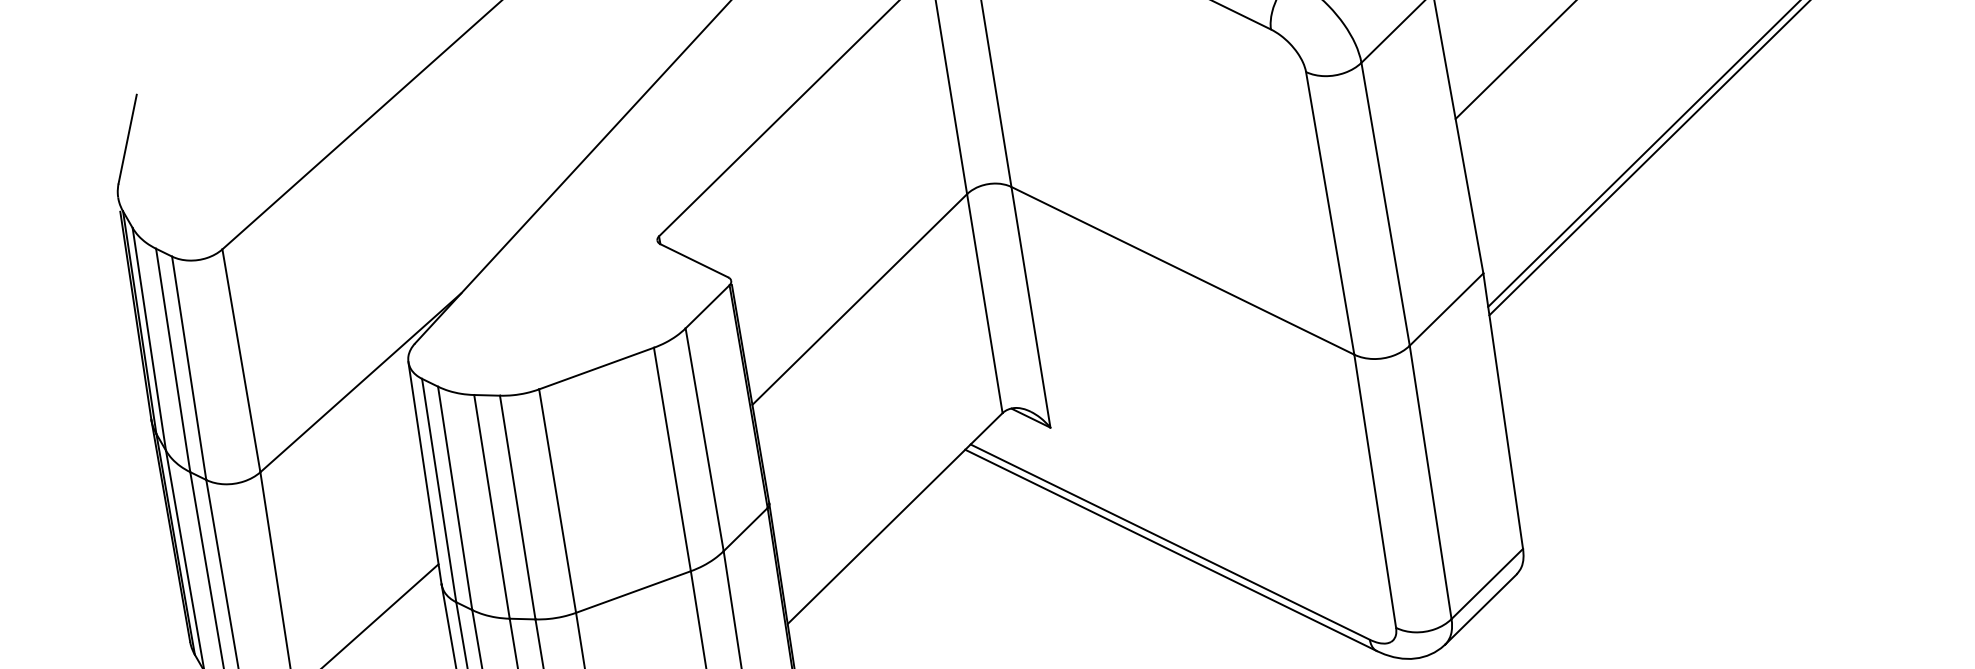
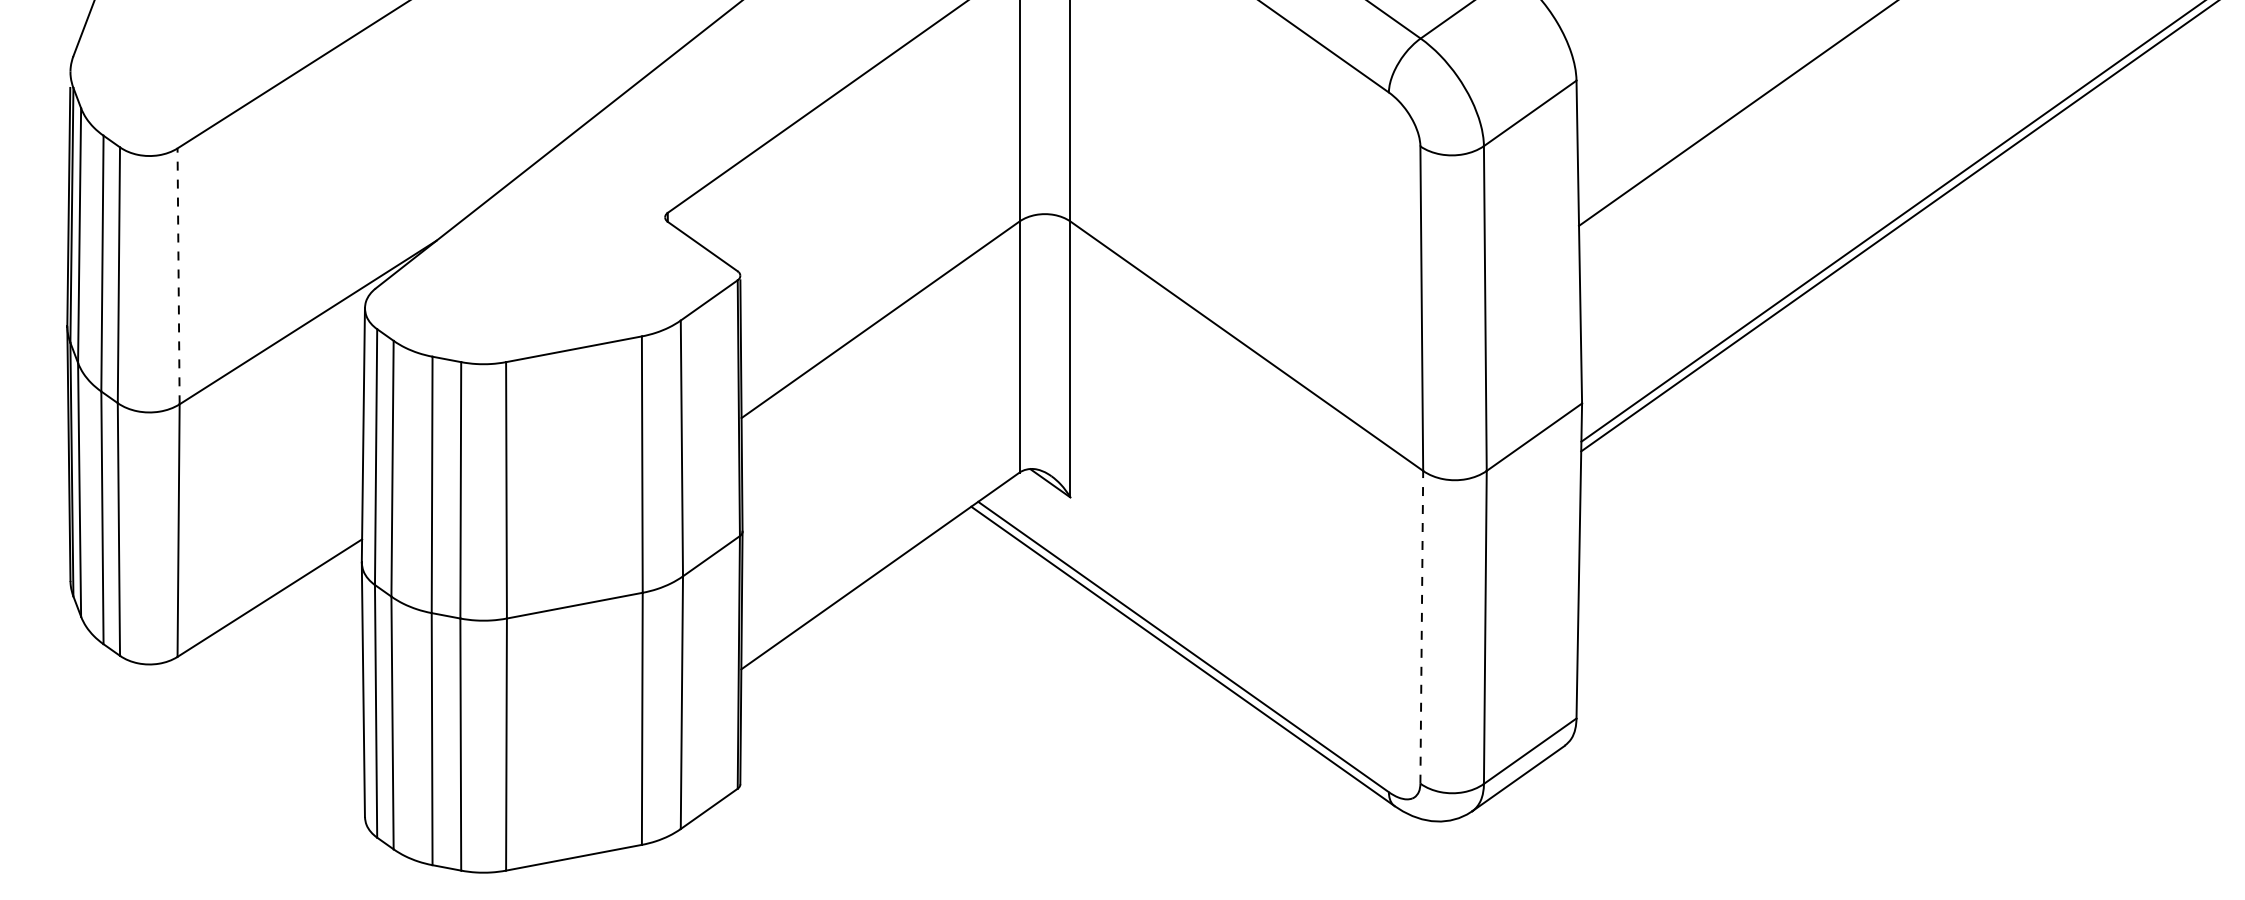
line: (241, 360) -> (178, 276), solid -> dashed
line: (1374, 490) -> (1421, 626), solid -> dashed

